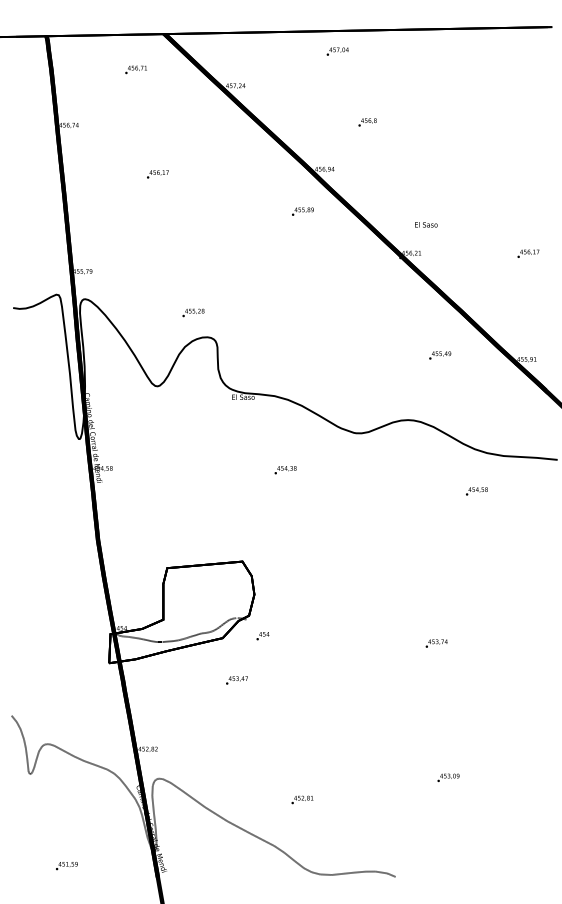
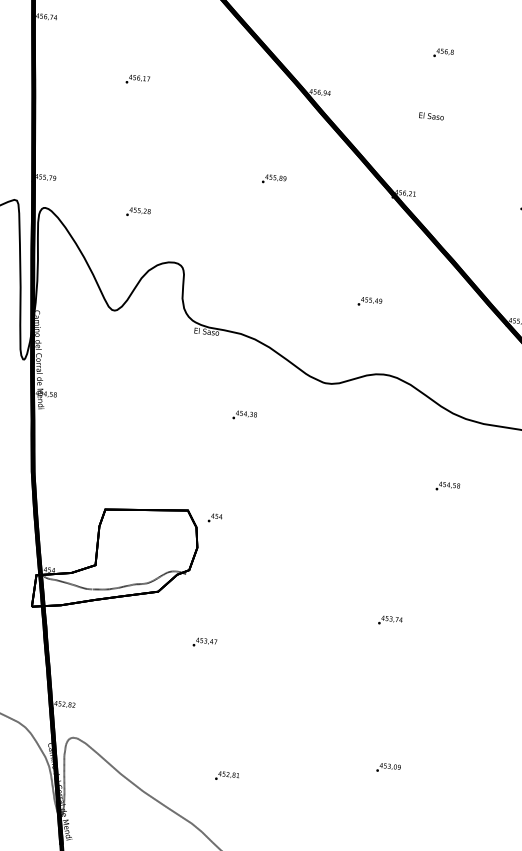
text: (367, 122) -> (443, 53), moved
text: (302, 211) -> (273, 179), moved
text: (426, 224) -> (431, 116), moved
text: (193, 312) -> (138, 212), moved
text: (440, 355) -> (370, 302), moved
text: (476, 491) -> (447, 486), moved
text: (262, 636) -> (214, 518), moved
text: (236, 680) -> (204, 642), moved

